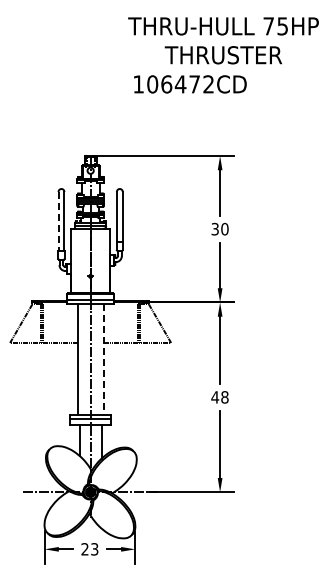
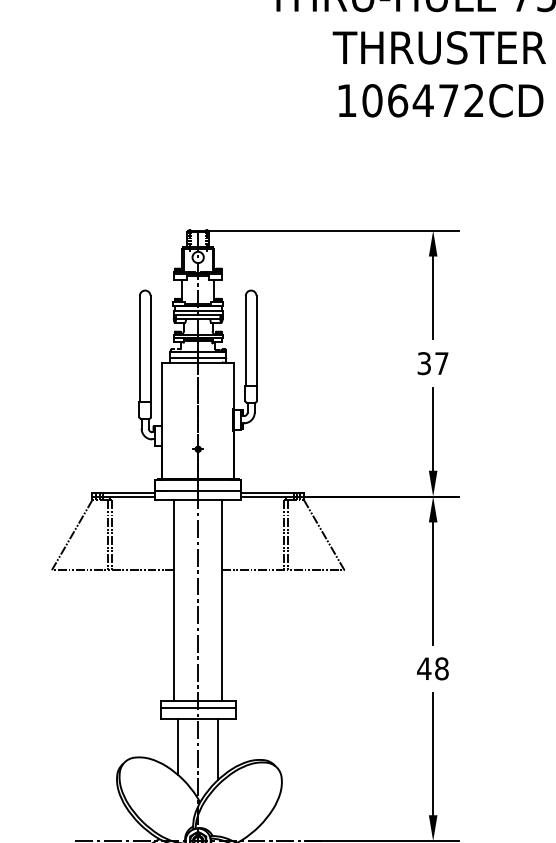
text: (190, 84) -> (441, 100), moved
line: (58, 221) -> (139, 349), dashed -> solid
text: (224, 228) -> (441, 362), 30 -> 37
line: (103, 360) -> (221, 601), dashed -> solid

